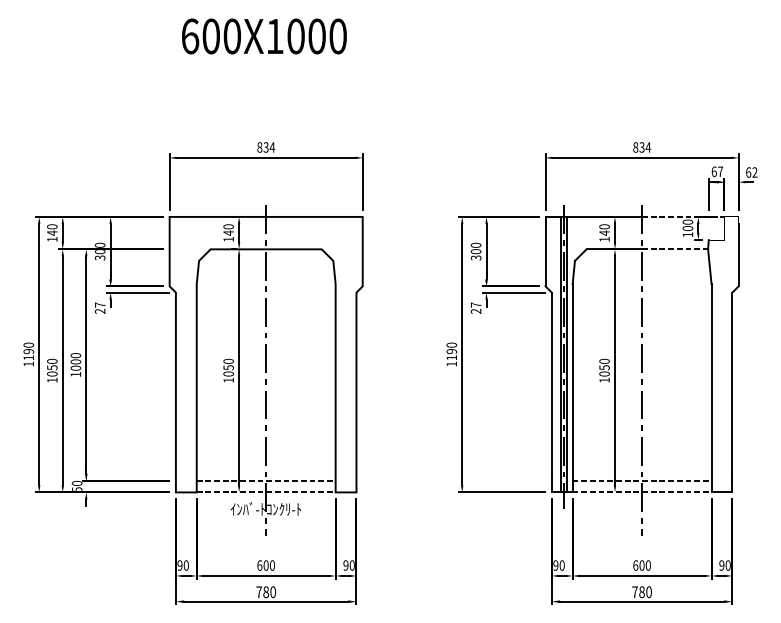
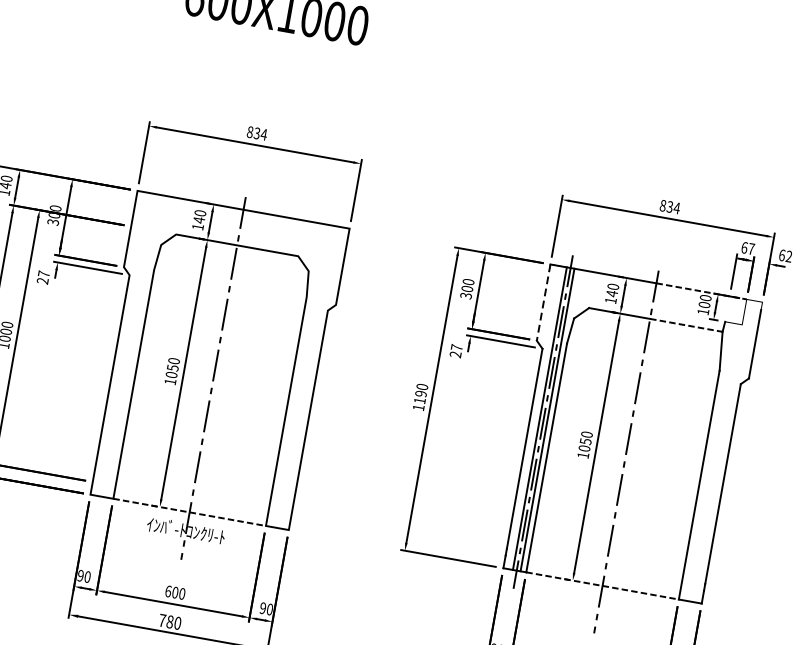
line: (545, 251) -> (543, 302), solid -> dashed
line: (265, 480) -> (191, 499), removed
line: (641, 480) -> (604, 572), removed

